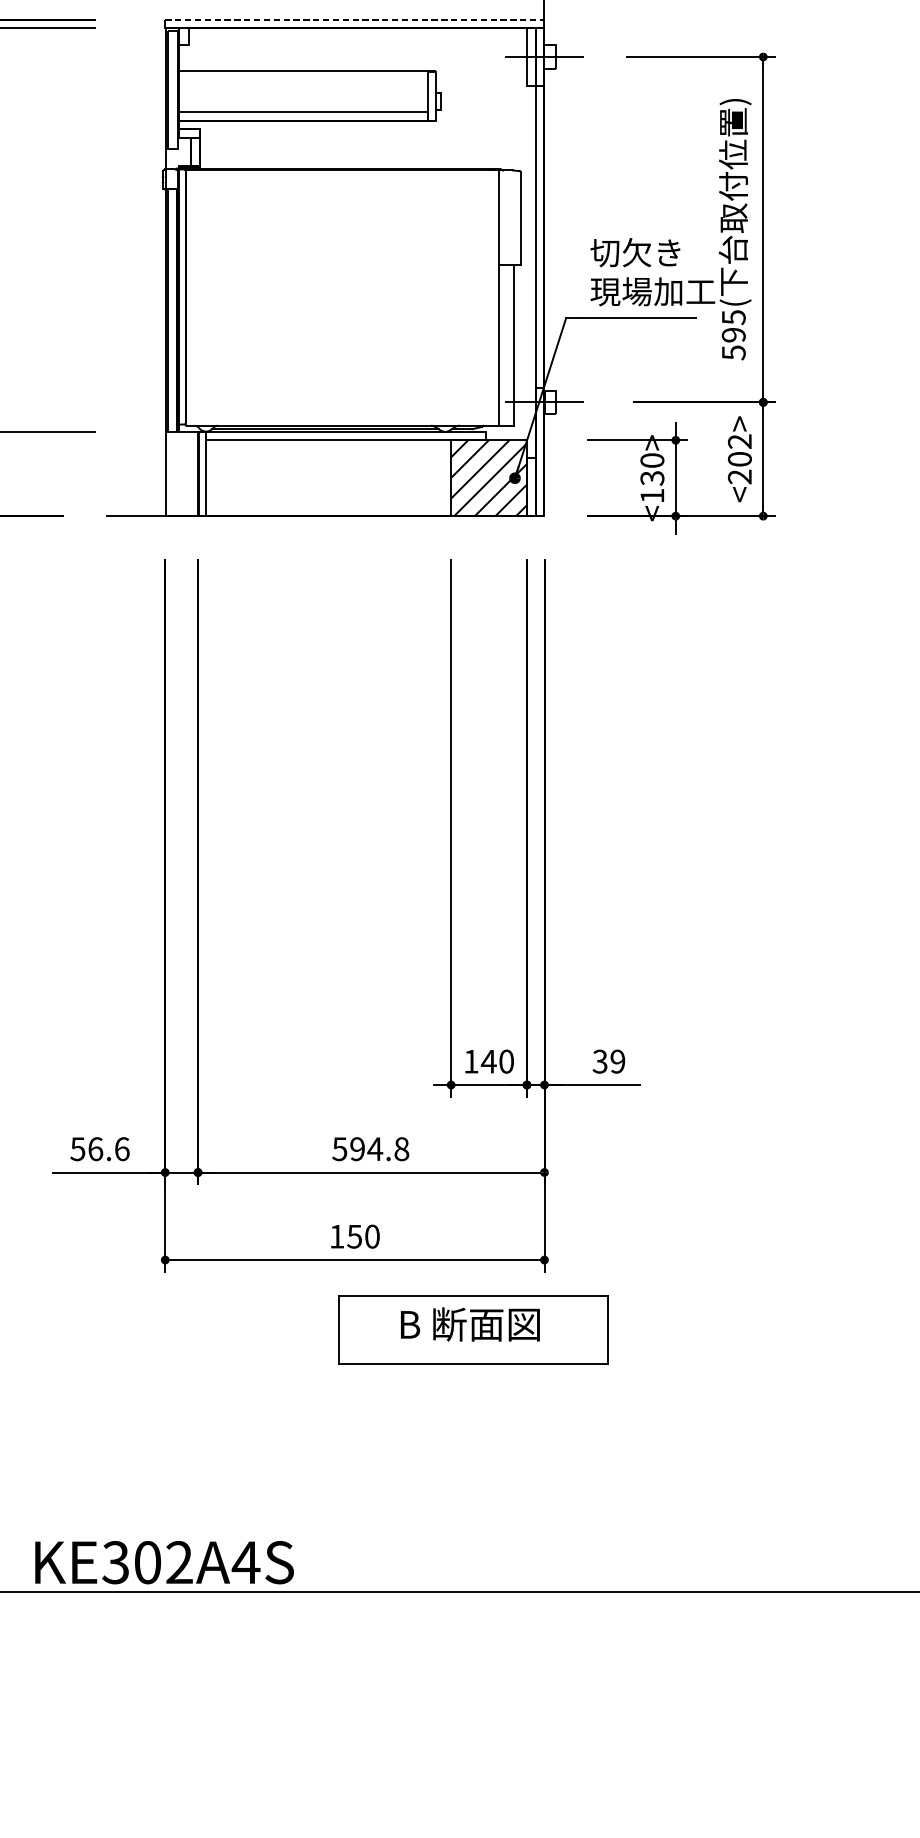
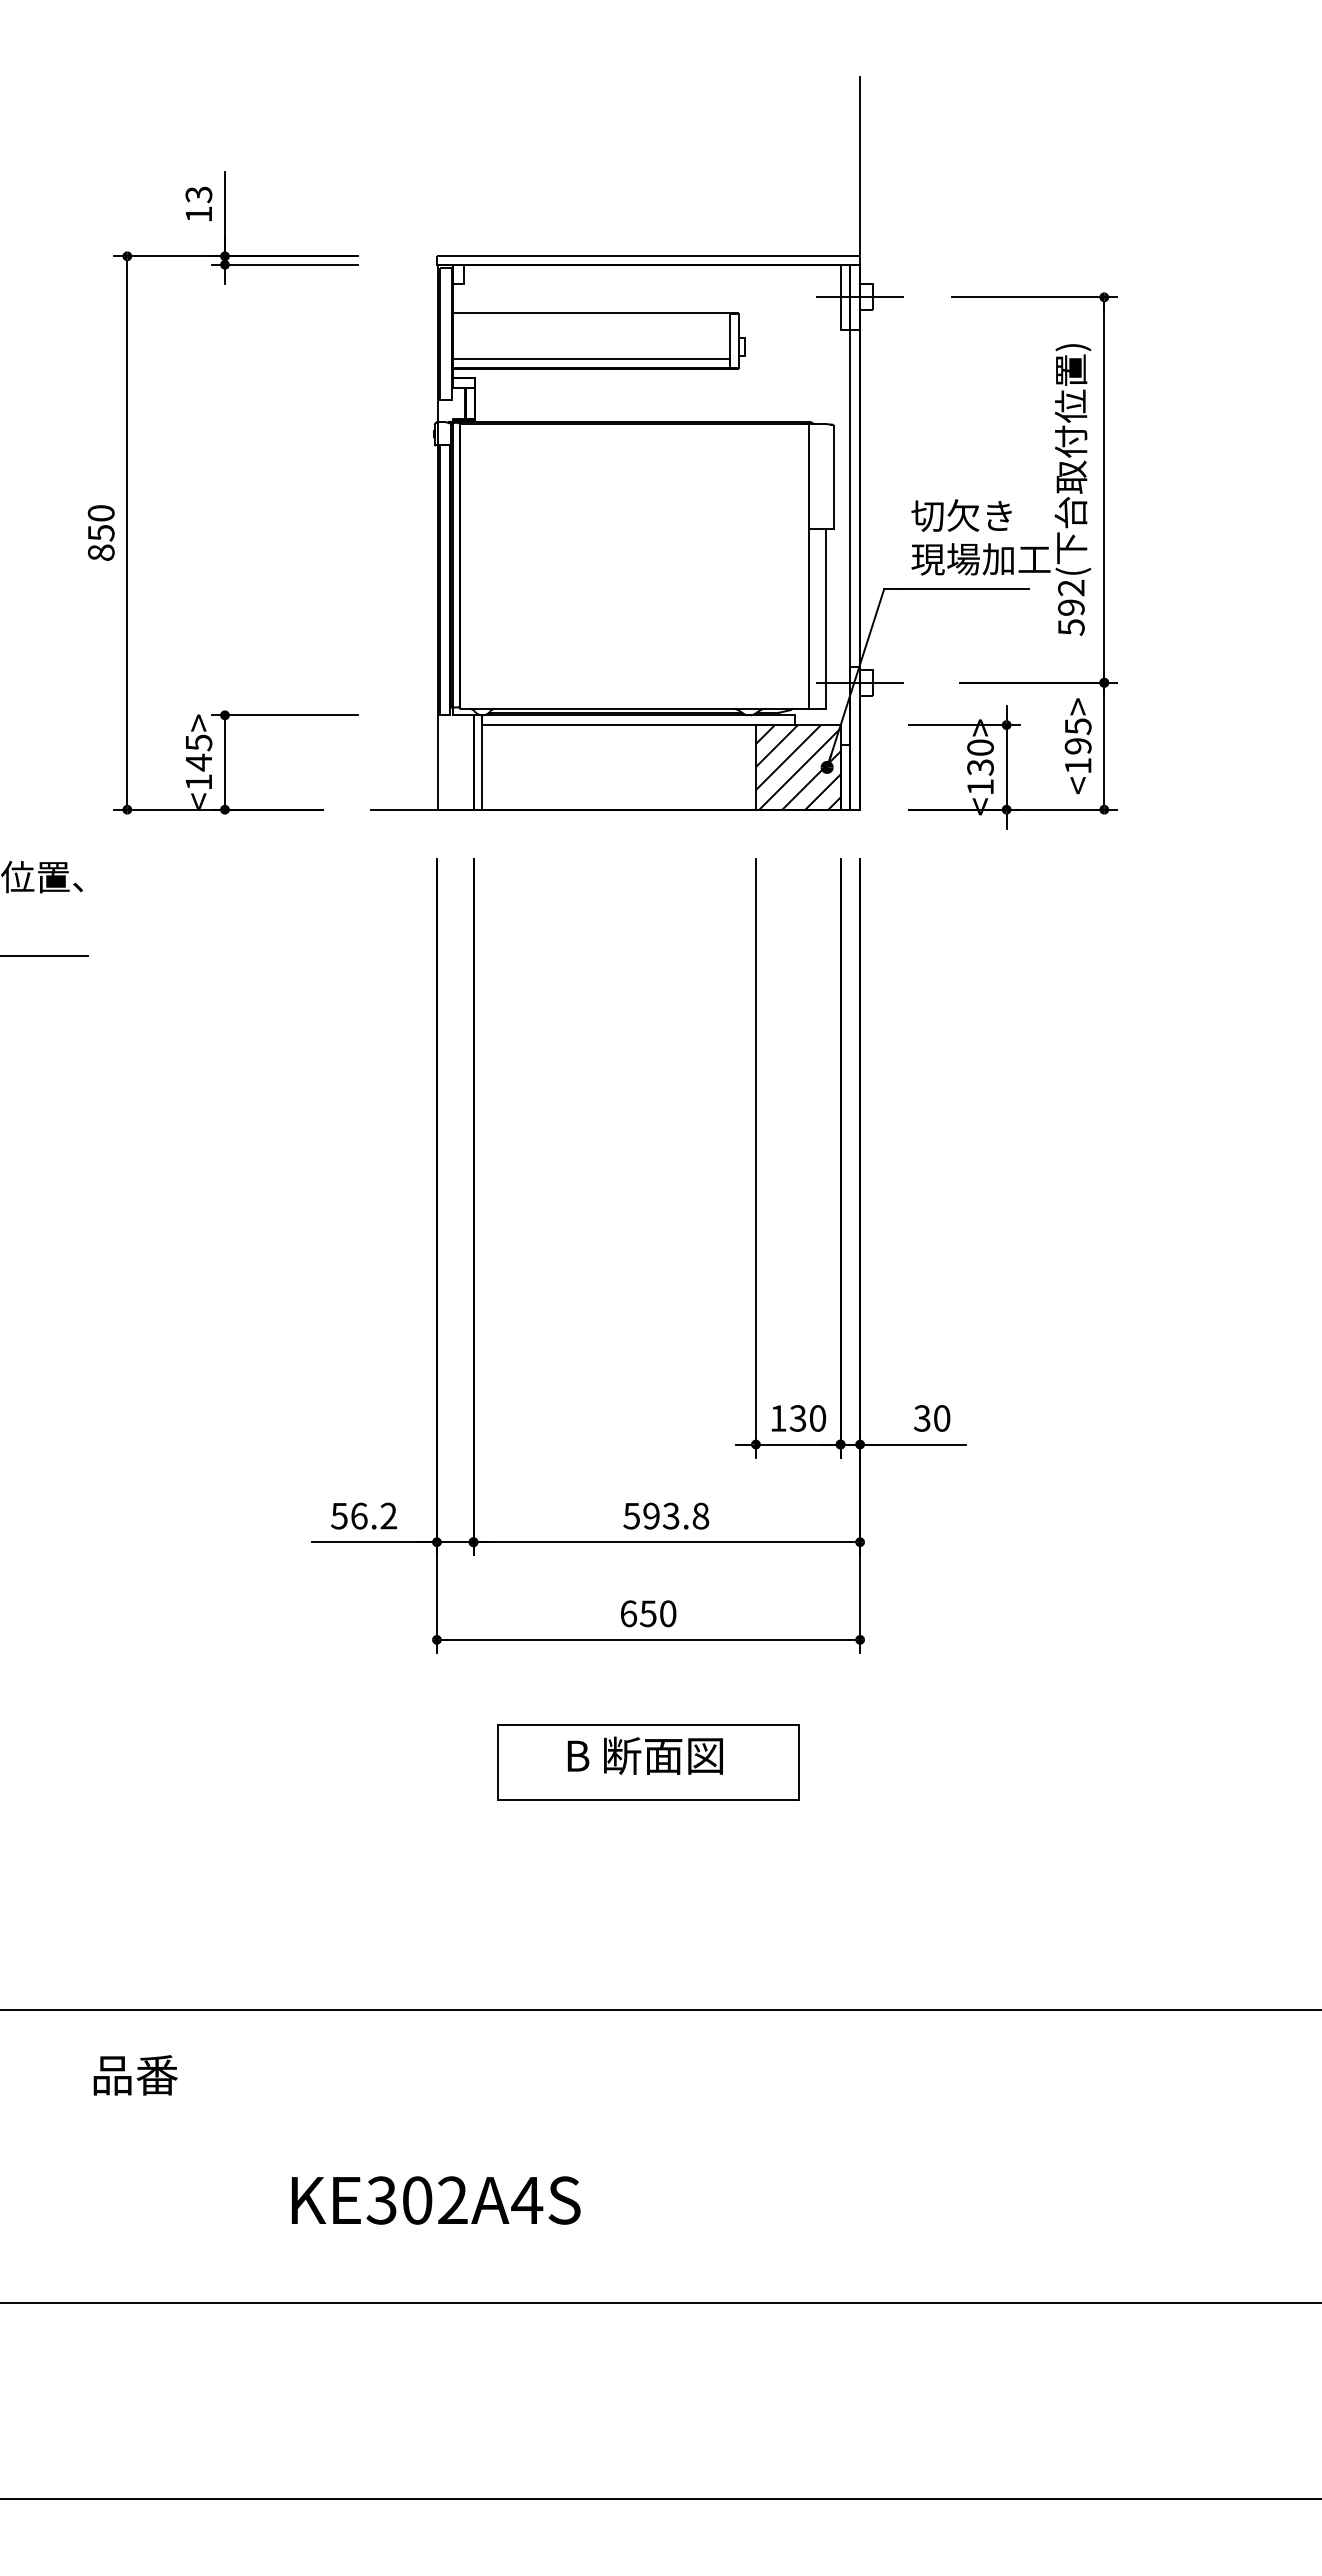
line: (354, 20) -> (648, 256), dashed -> solid
text: (733, 317) -> (1071, 587), 595( -> 592(
text: (739, 459) -> (1077, 746), <202> -> <195>
text: (488, 1061) -> (797, 1418), 140 -> 130
text: (618, 1061) -> (942, 1418), 39 -> 30
text: (121, 1148) -> (388, 1515), 56.6 -> 56.2
text: (375, 1148) -> (671, 1515), 594.8 -> 593.8
text: (337, 1236) -> (629, 1613), 150 -> 650
part: (473, 1330) -> (648, 1762), moved
text: (163, 1562) -> (435, 2200), moved

